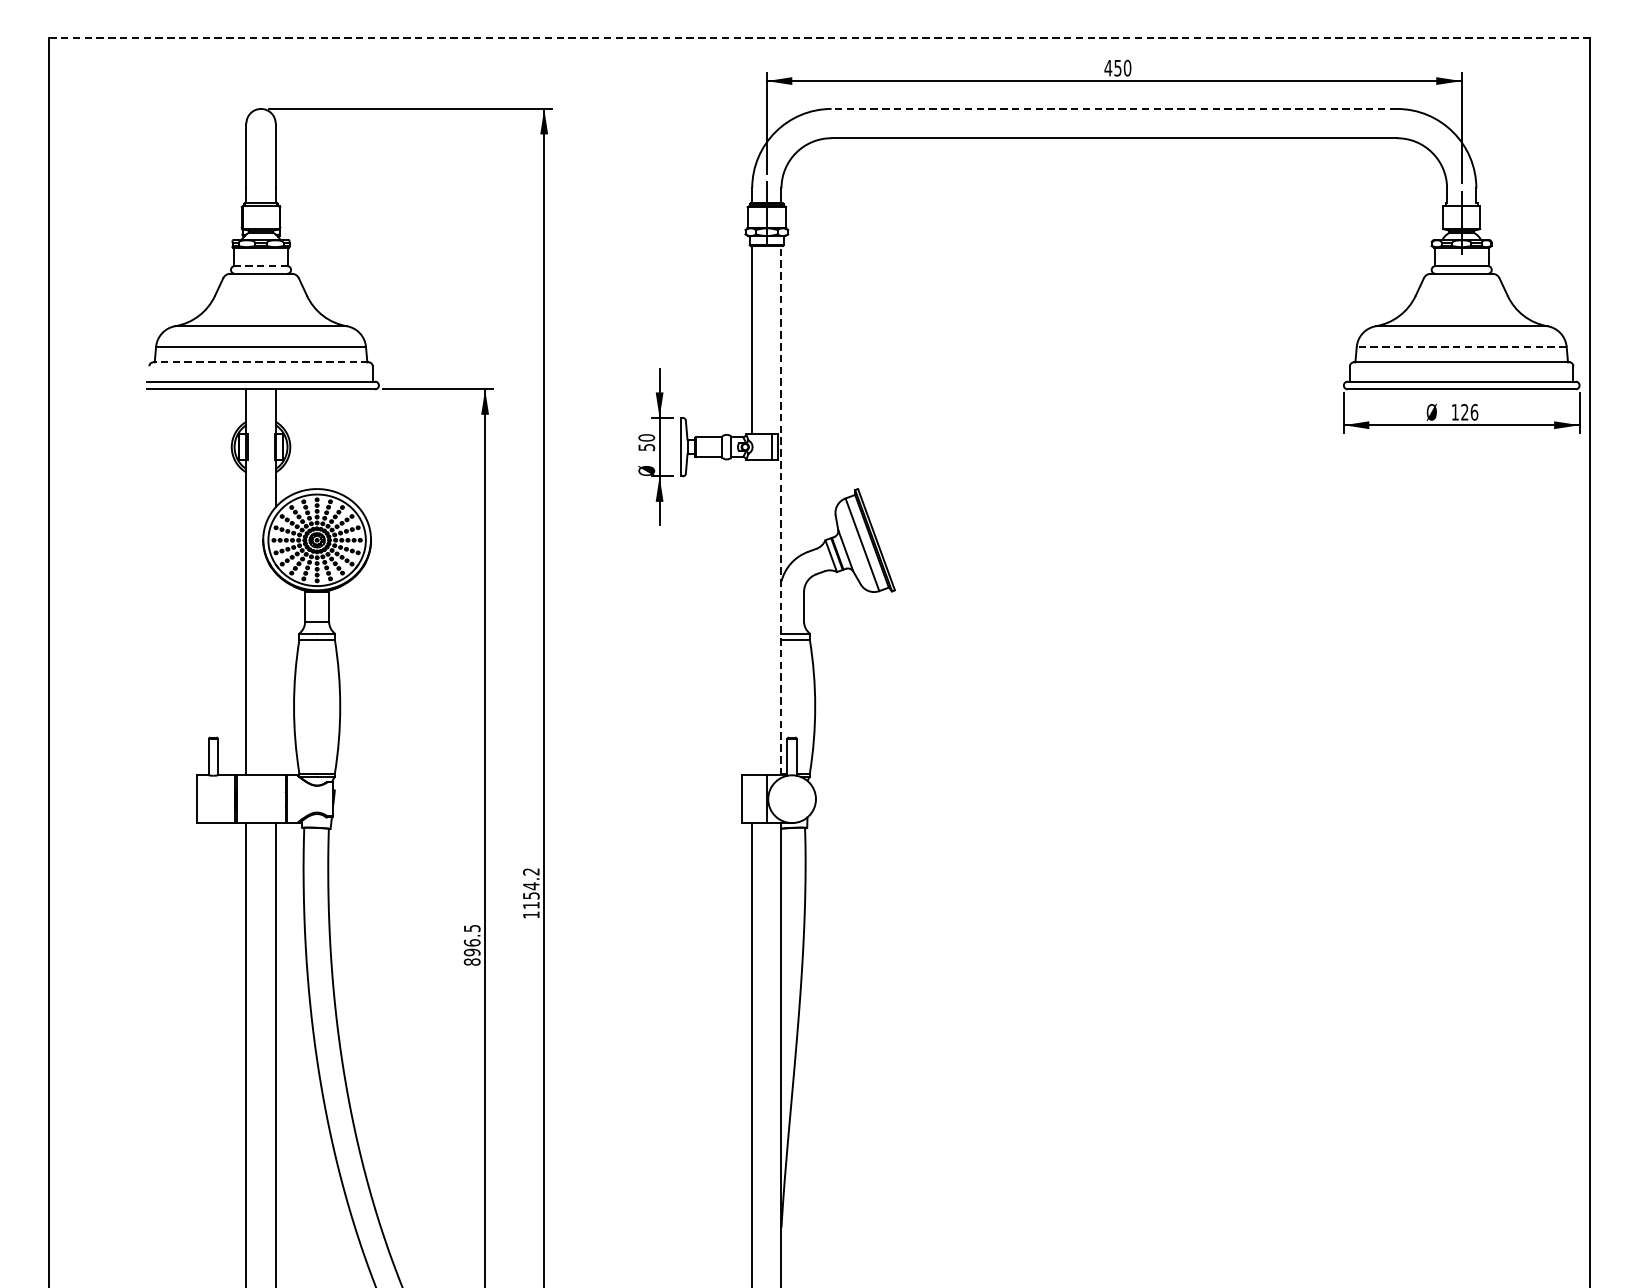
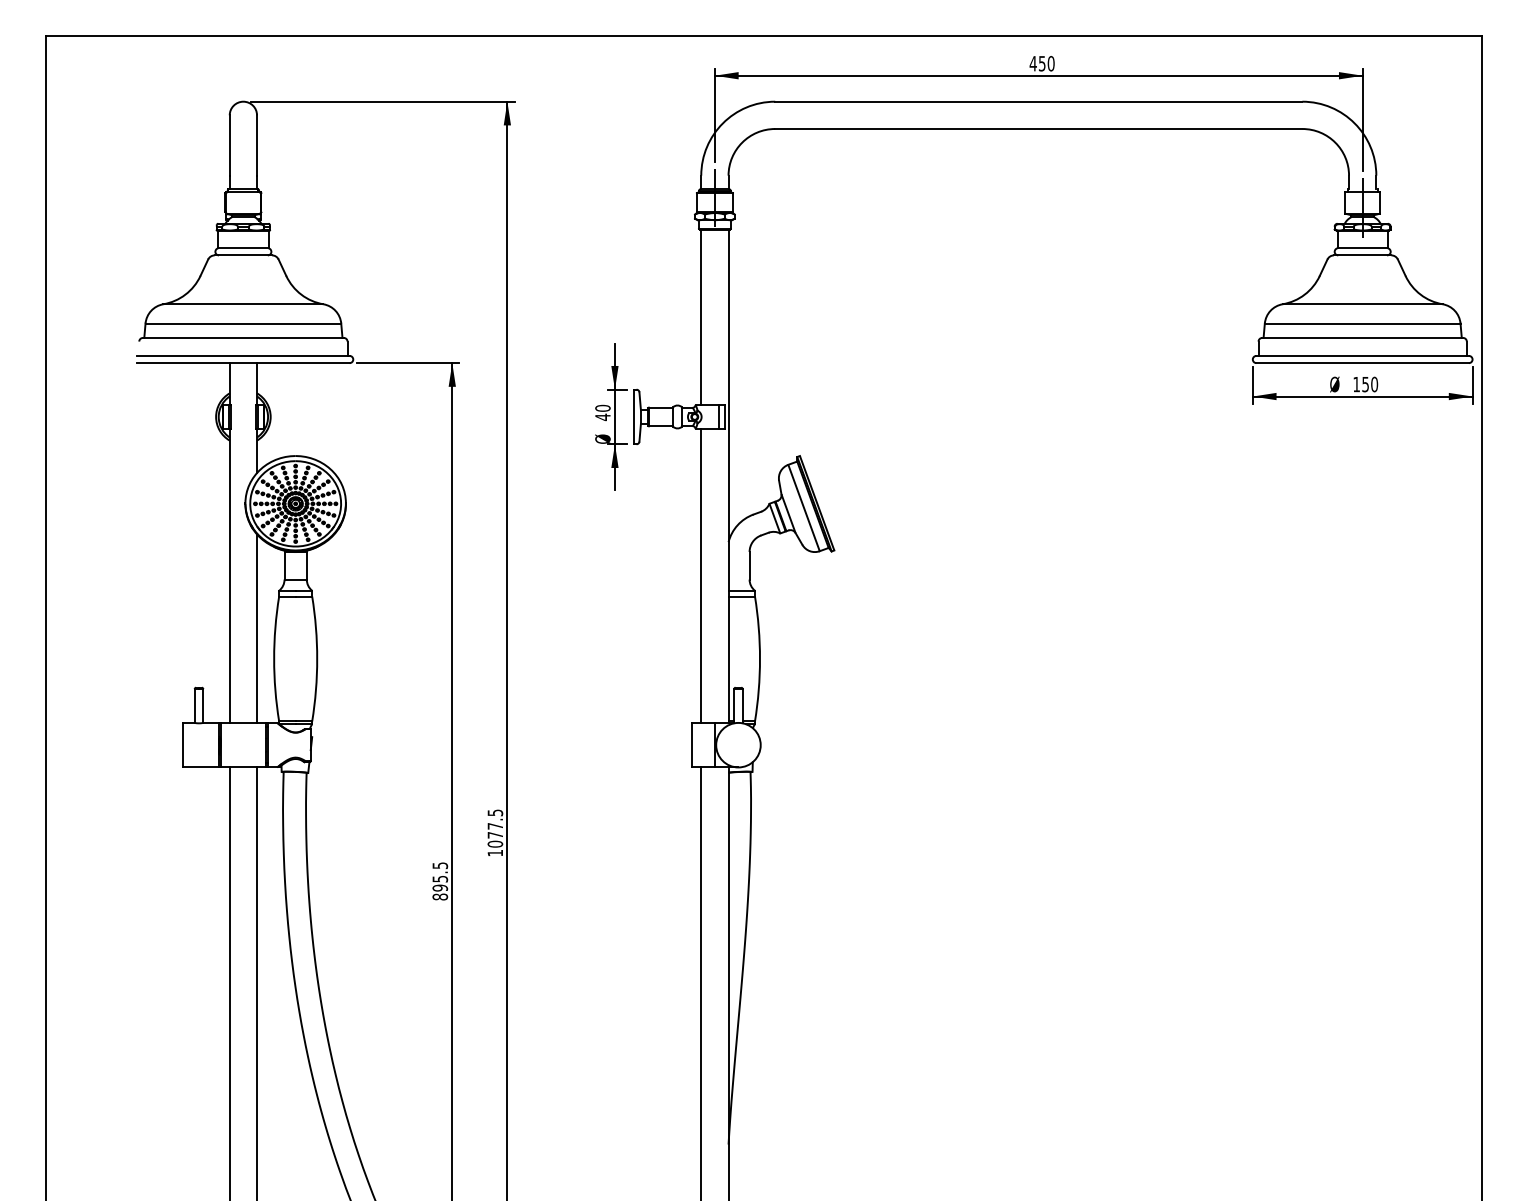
line: (820, 37) -> (764, 35), dashed -> solid
line: (1113, 108) -> (1038, 101), dashed -> solid
line: (260, 266) -> (242, 248), dashed -> solid
line: (1461, 346) -> (1362, 323), dashed -> solid
line: (261, 361) -> (243, 337), dashed -> solid
text: (1470, 412) -> (1370, 384), 126 -> 150
text: (646, 447) -> (602, 417), 50 -> 40
line: (781, 510) -> (728, 476), dashed -> solid
line: (752, 617) -> (701, 575), added
line: (276, 674) -> (257, 628), added
text: (531, 888) -> (495, 828), 1154.2 -> 1077.5
text: (472, 942) -> (440, 878), 896.5 -> 895.5

